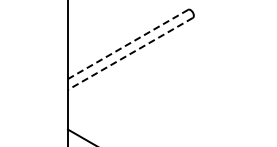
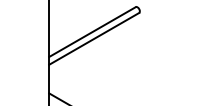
line: (127, 44) -> (92, 32), dashed -> solid
line: (130, 54) -> (94, 39), dashed -> solid

